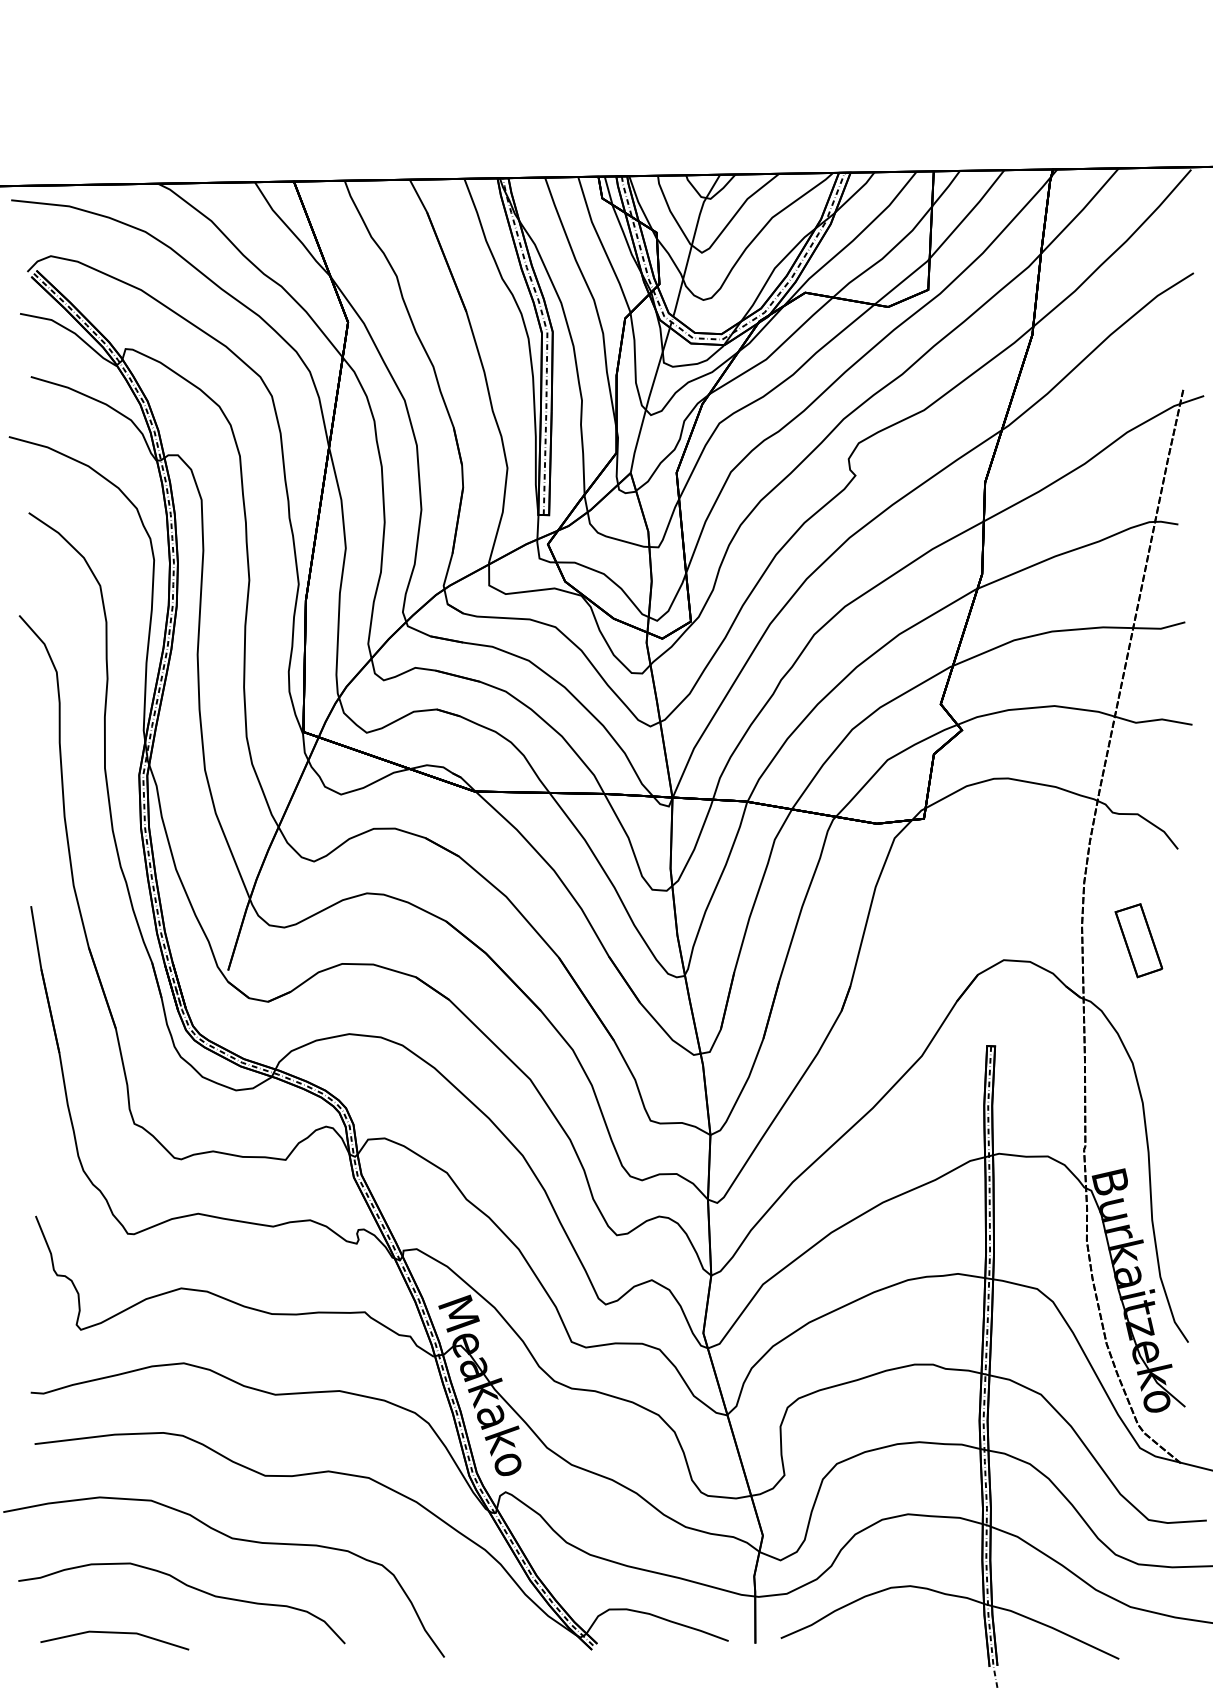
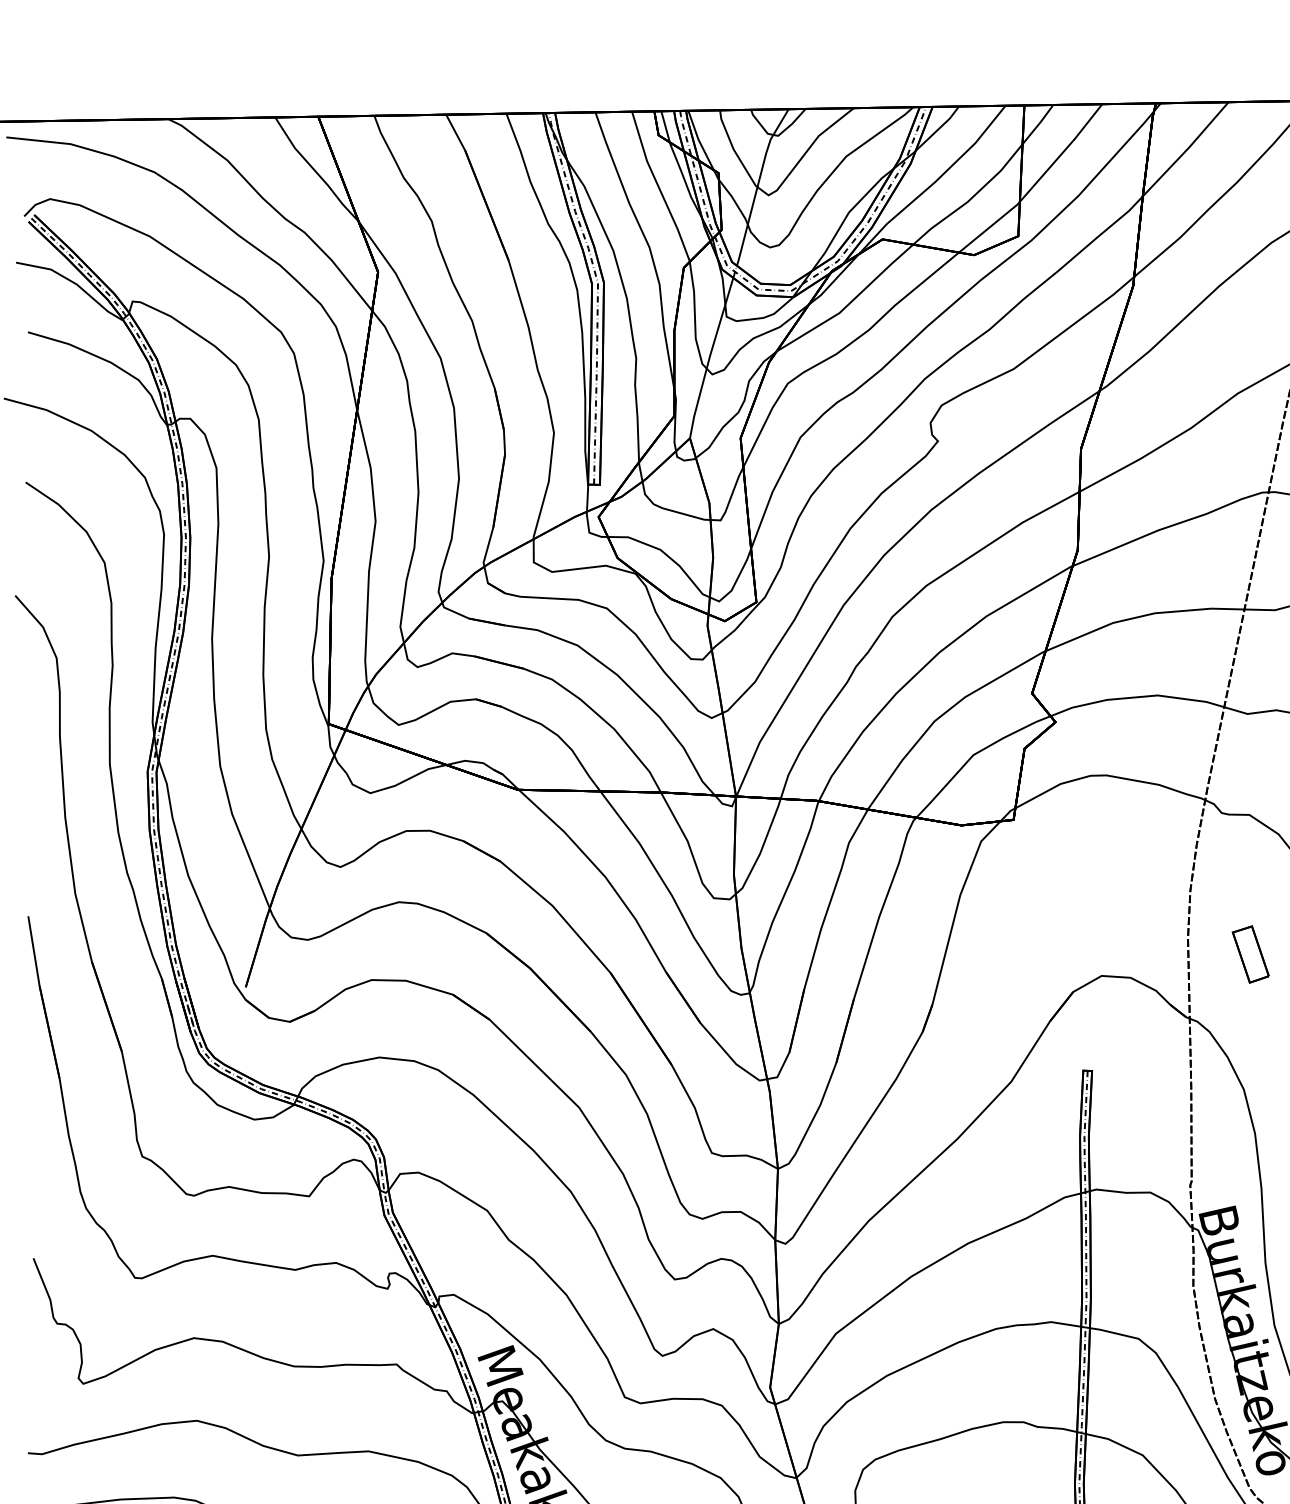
part: (1138, 940) -> (1250, 954), size x0.7

